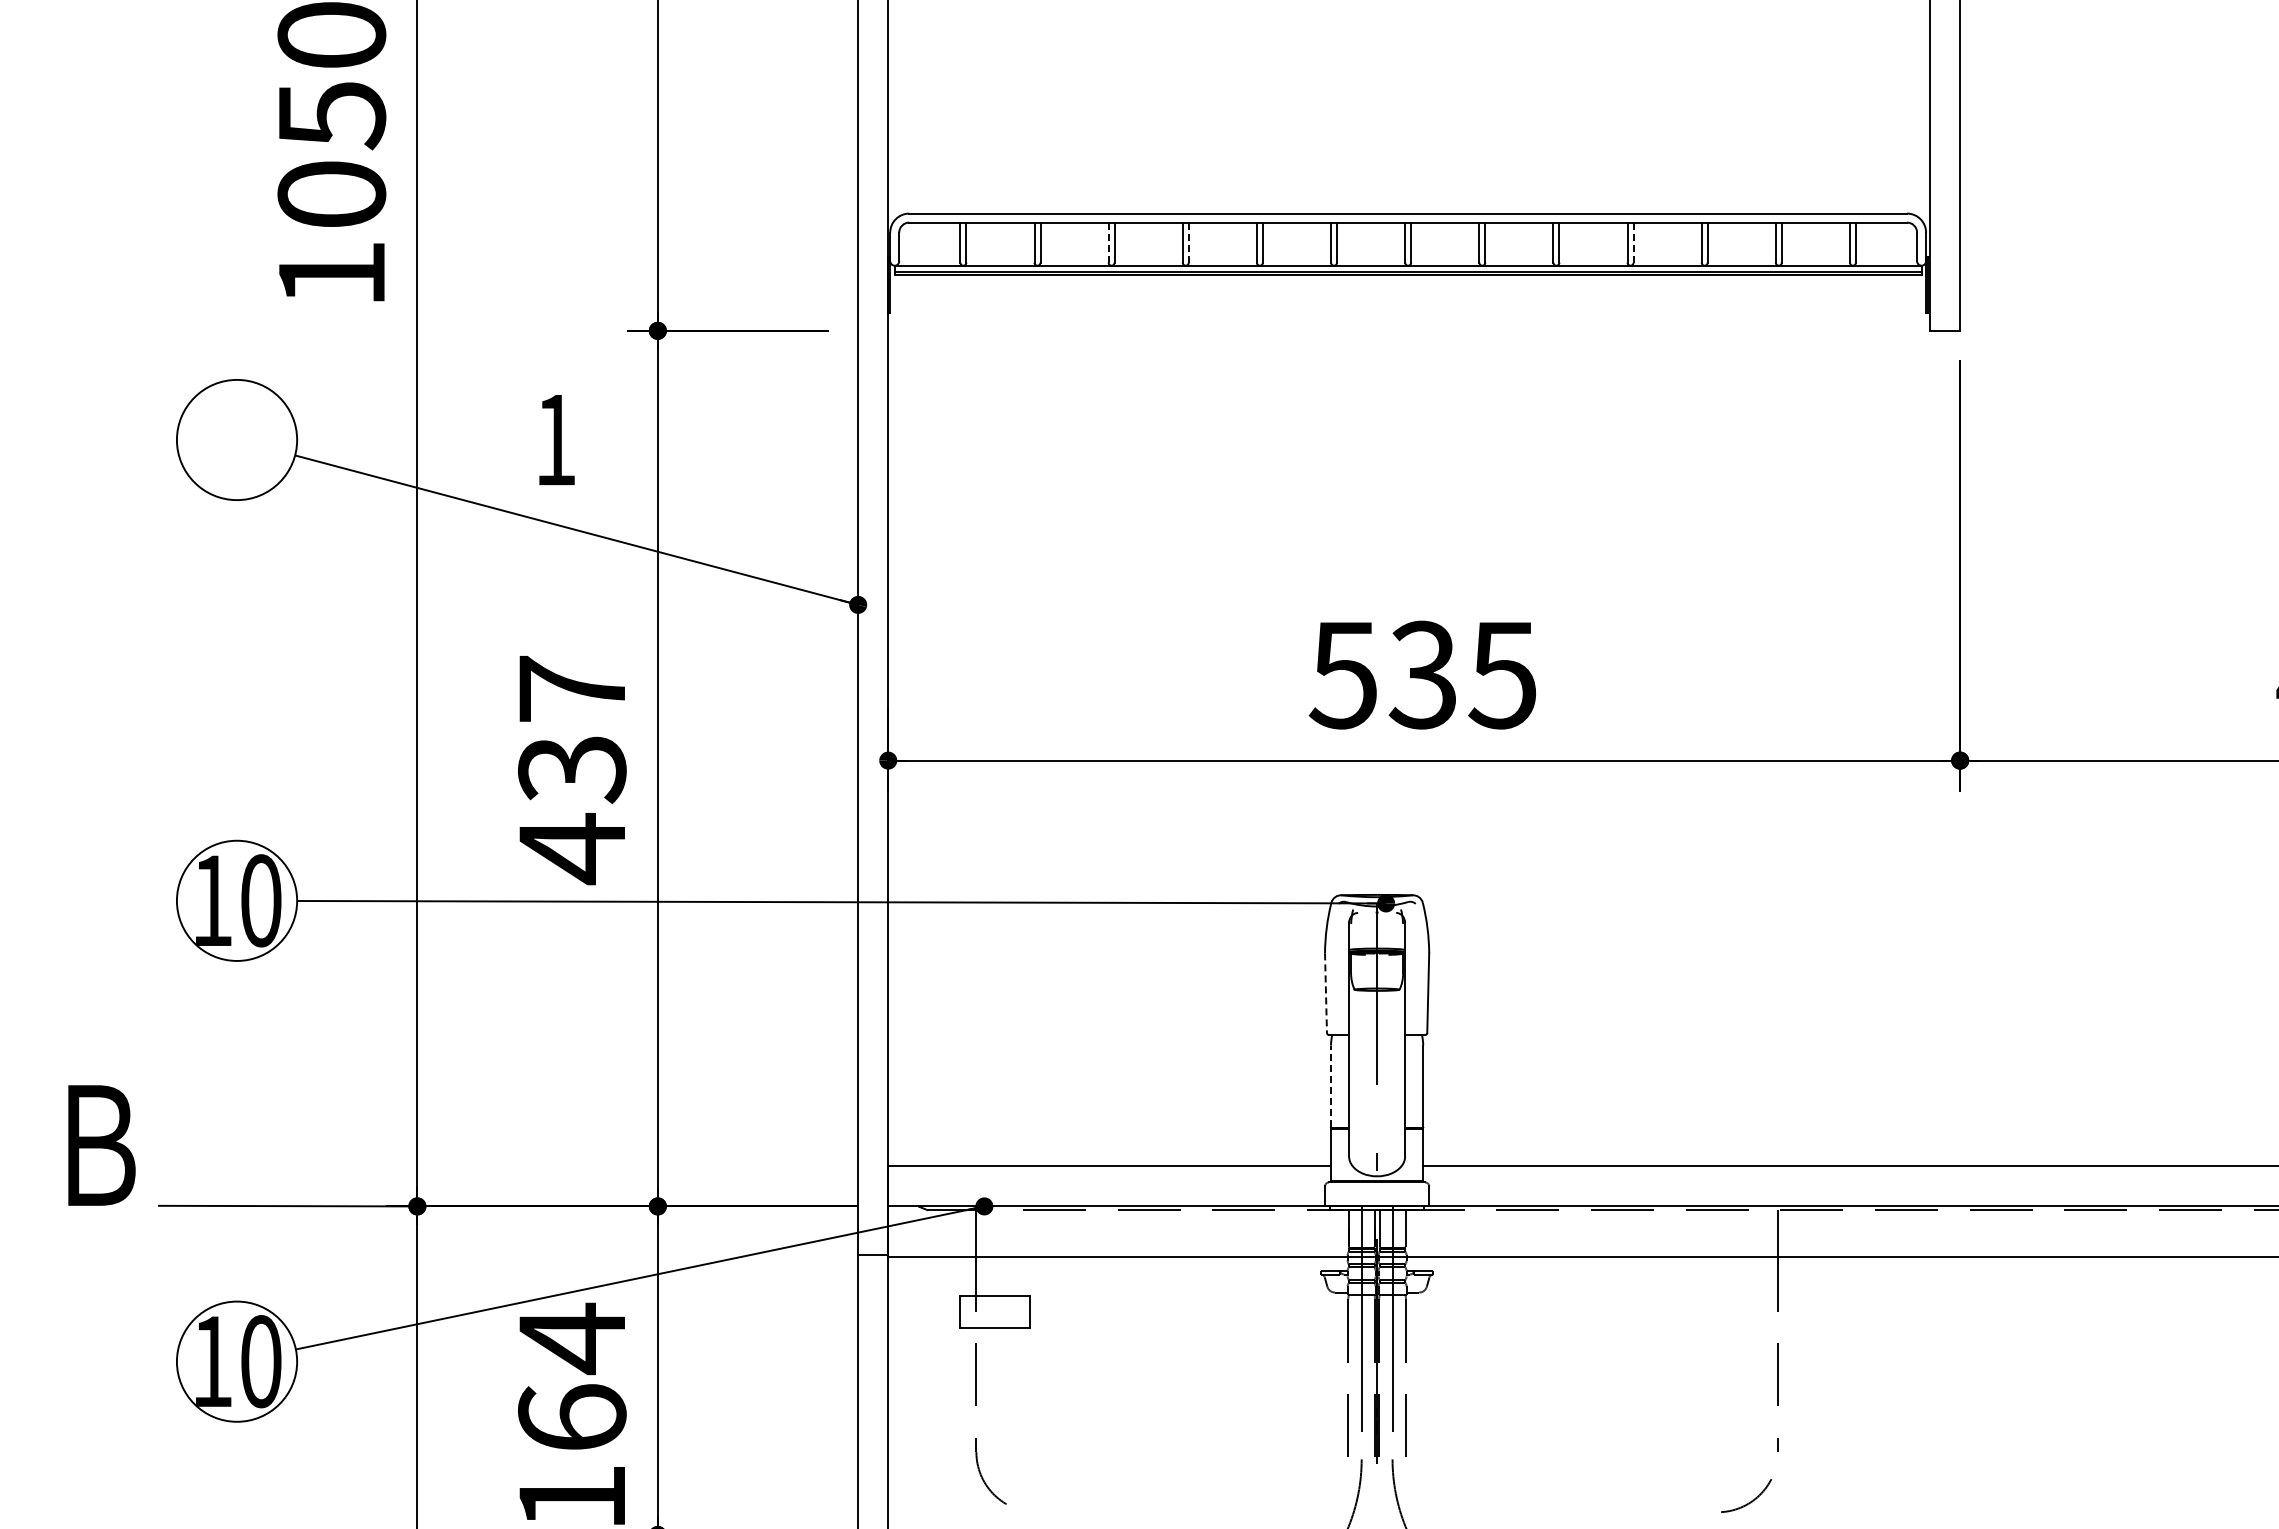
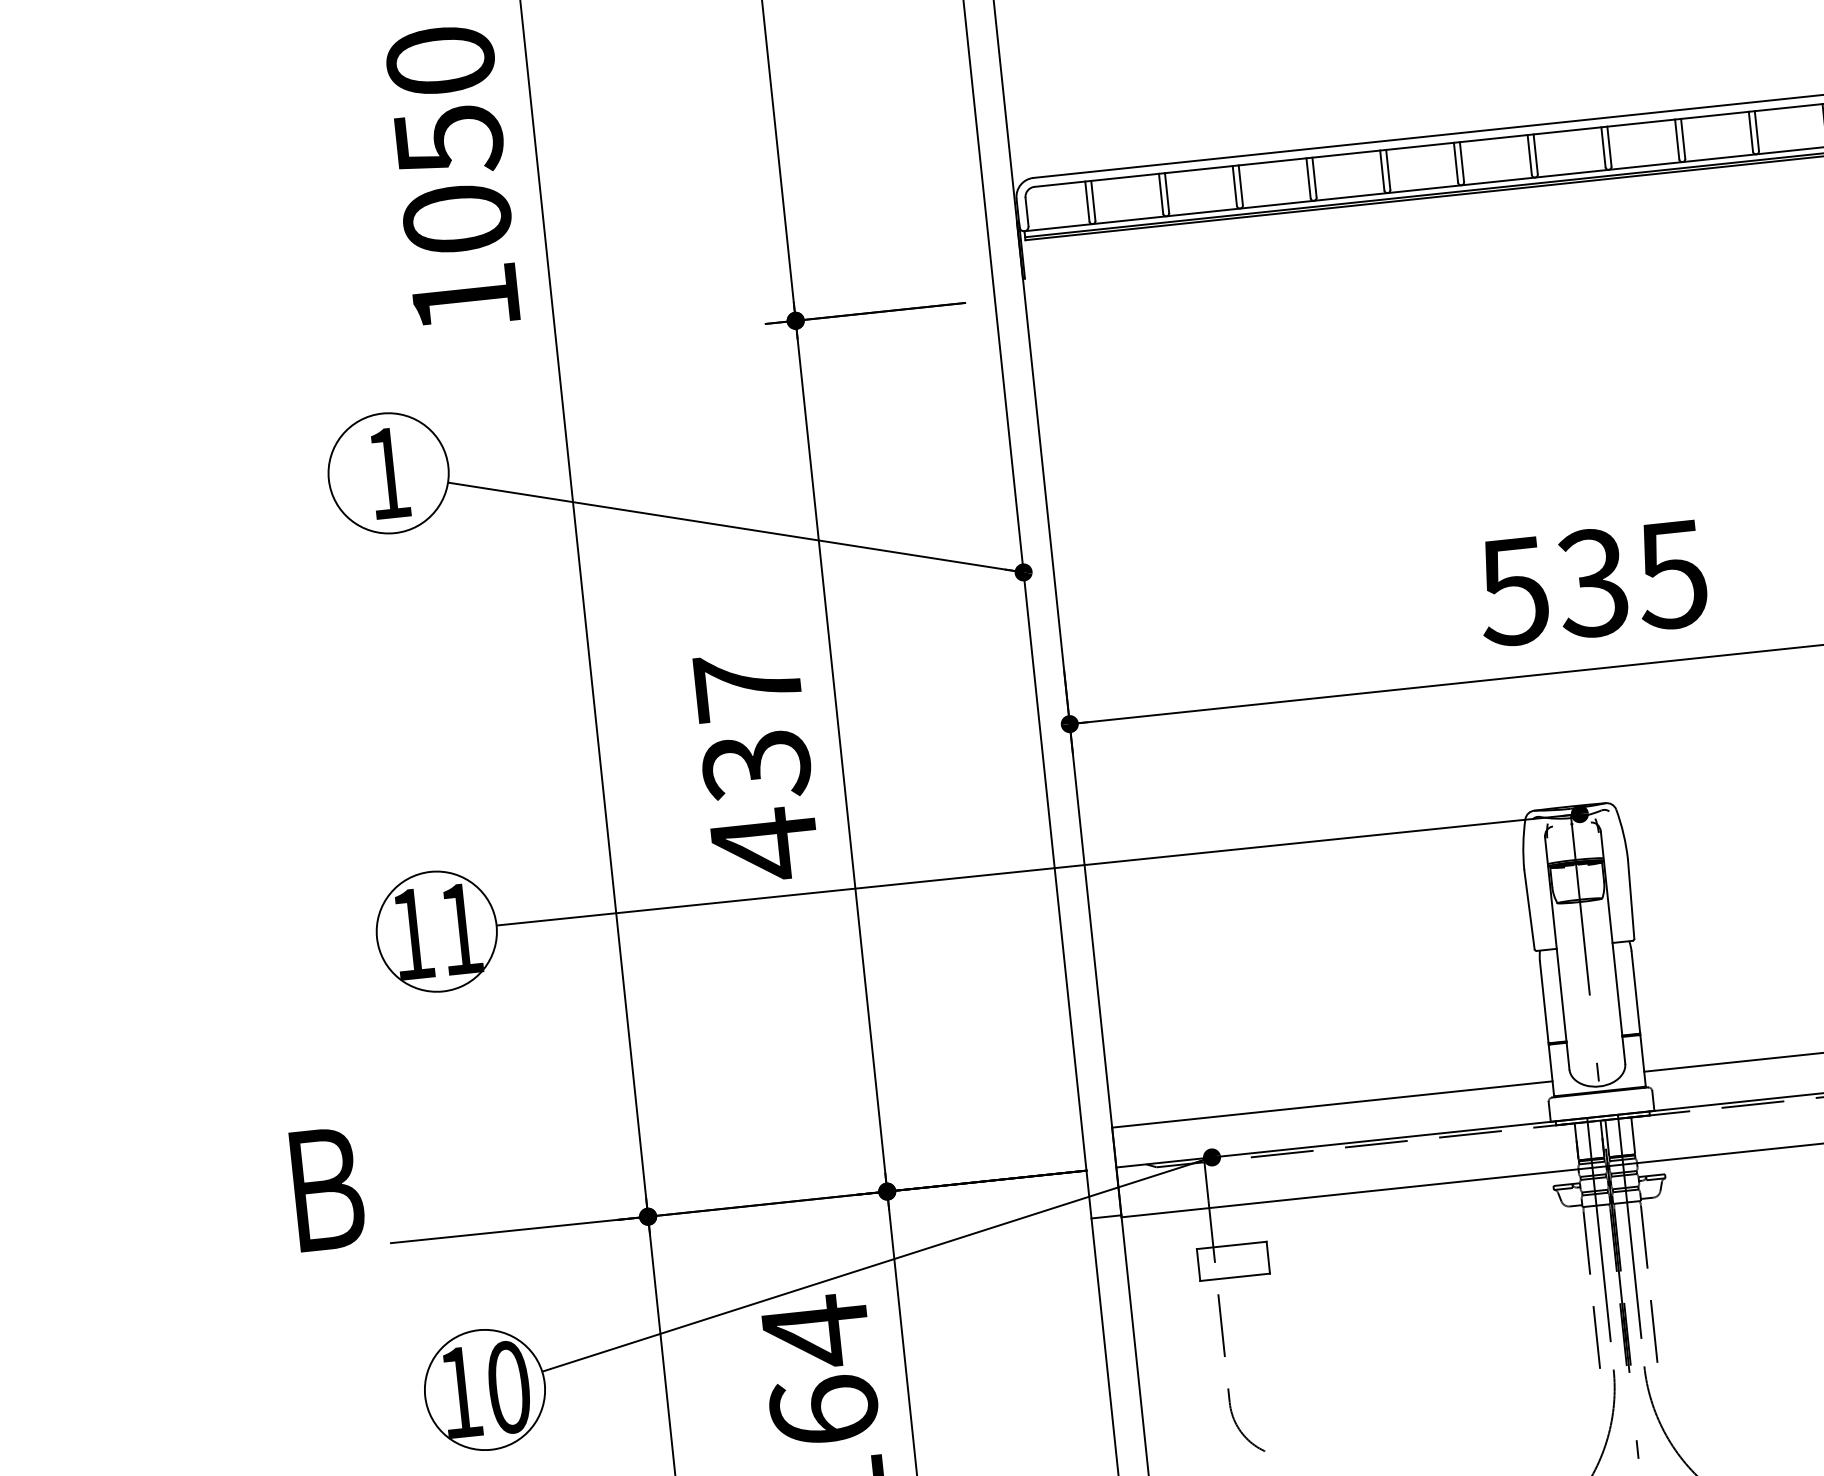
line: (1108, 242) -> (1234, 185), dashed -> solid
line: (1188, 242) -> (1314, 177), dashed -> solid
line: (1633, 242) -> (1756, 130), dashed -> solid
text: (556, 439) -> (389, 472), moved
text: (261, 900) -> (461, 928), 10 -> 11
line: (1326, 993) -> (1529, 909), dashed -> solid
line: (1331, 1086) -> (1544, 1001), dashed -> solid

